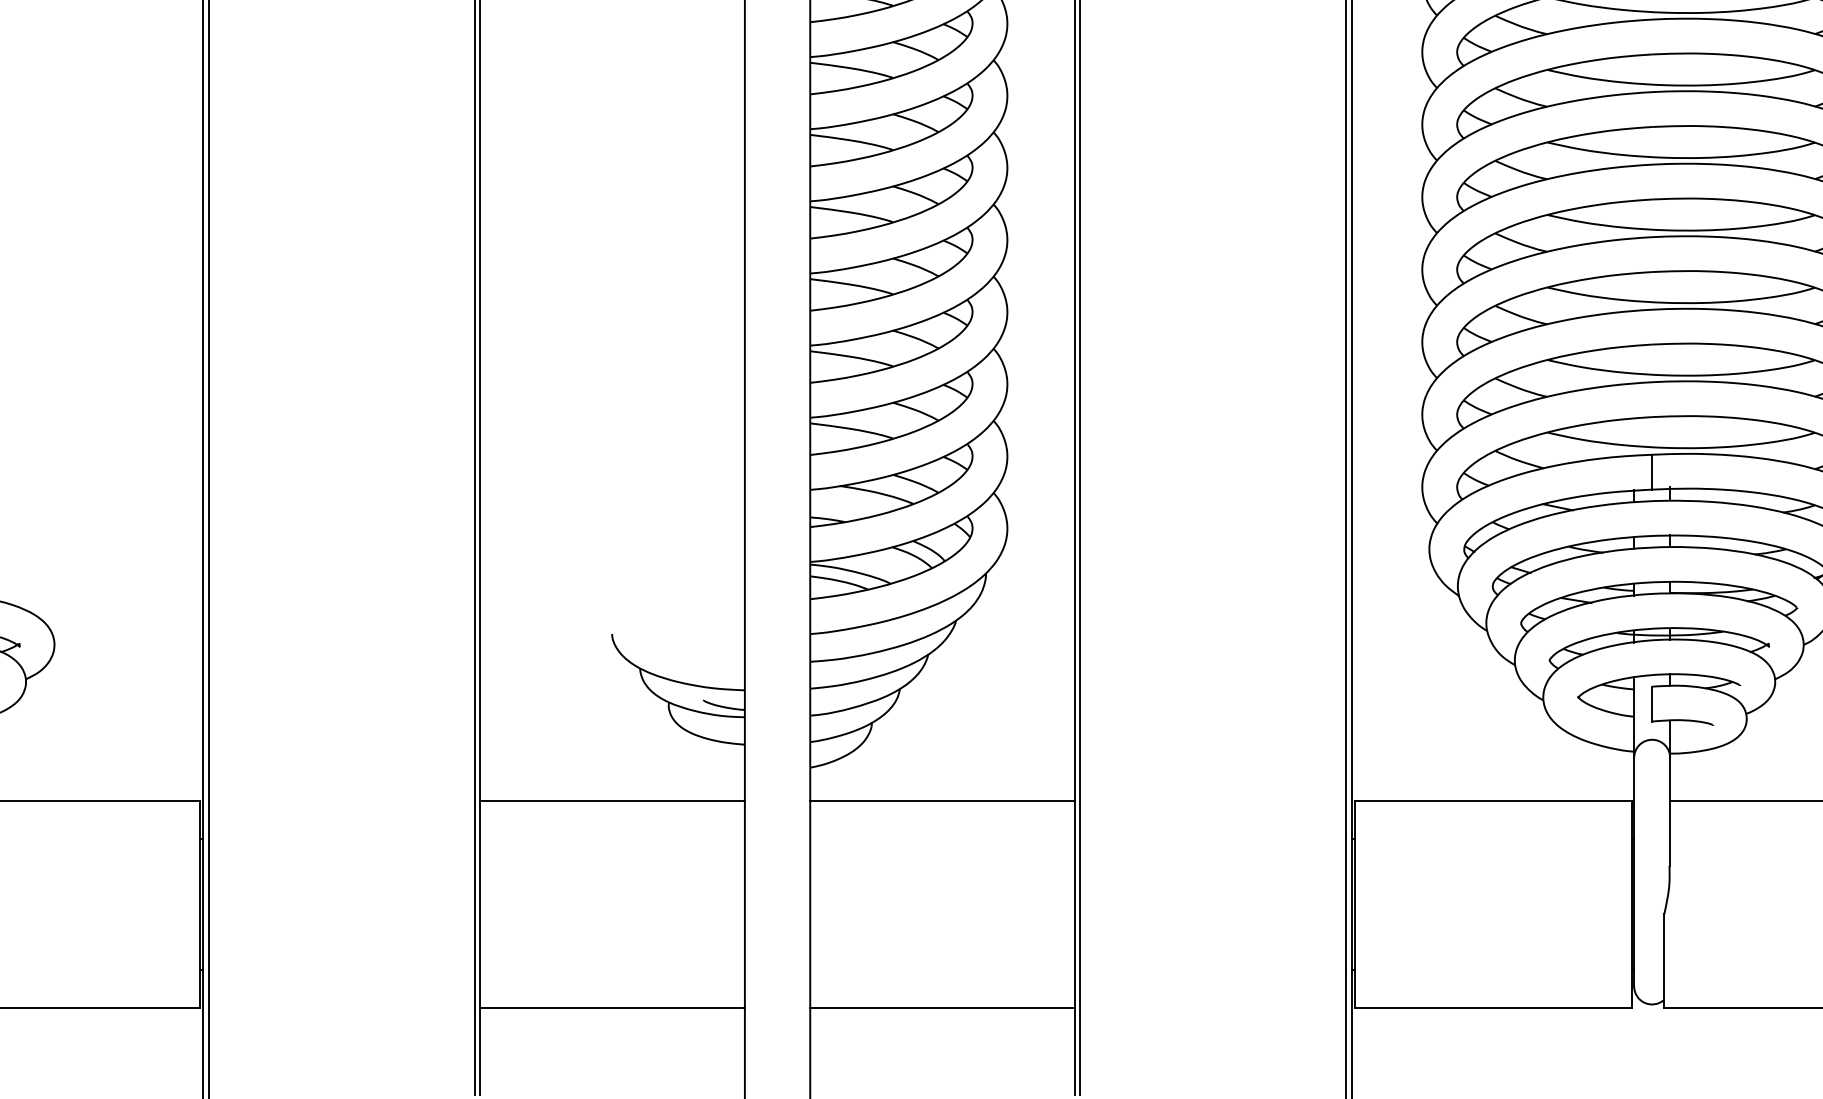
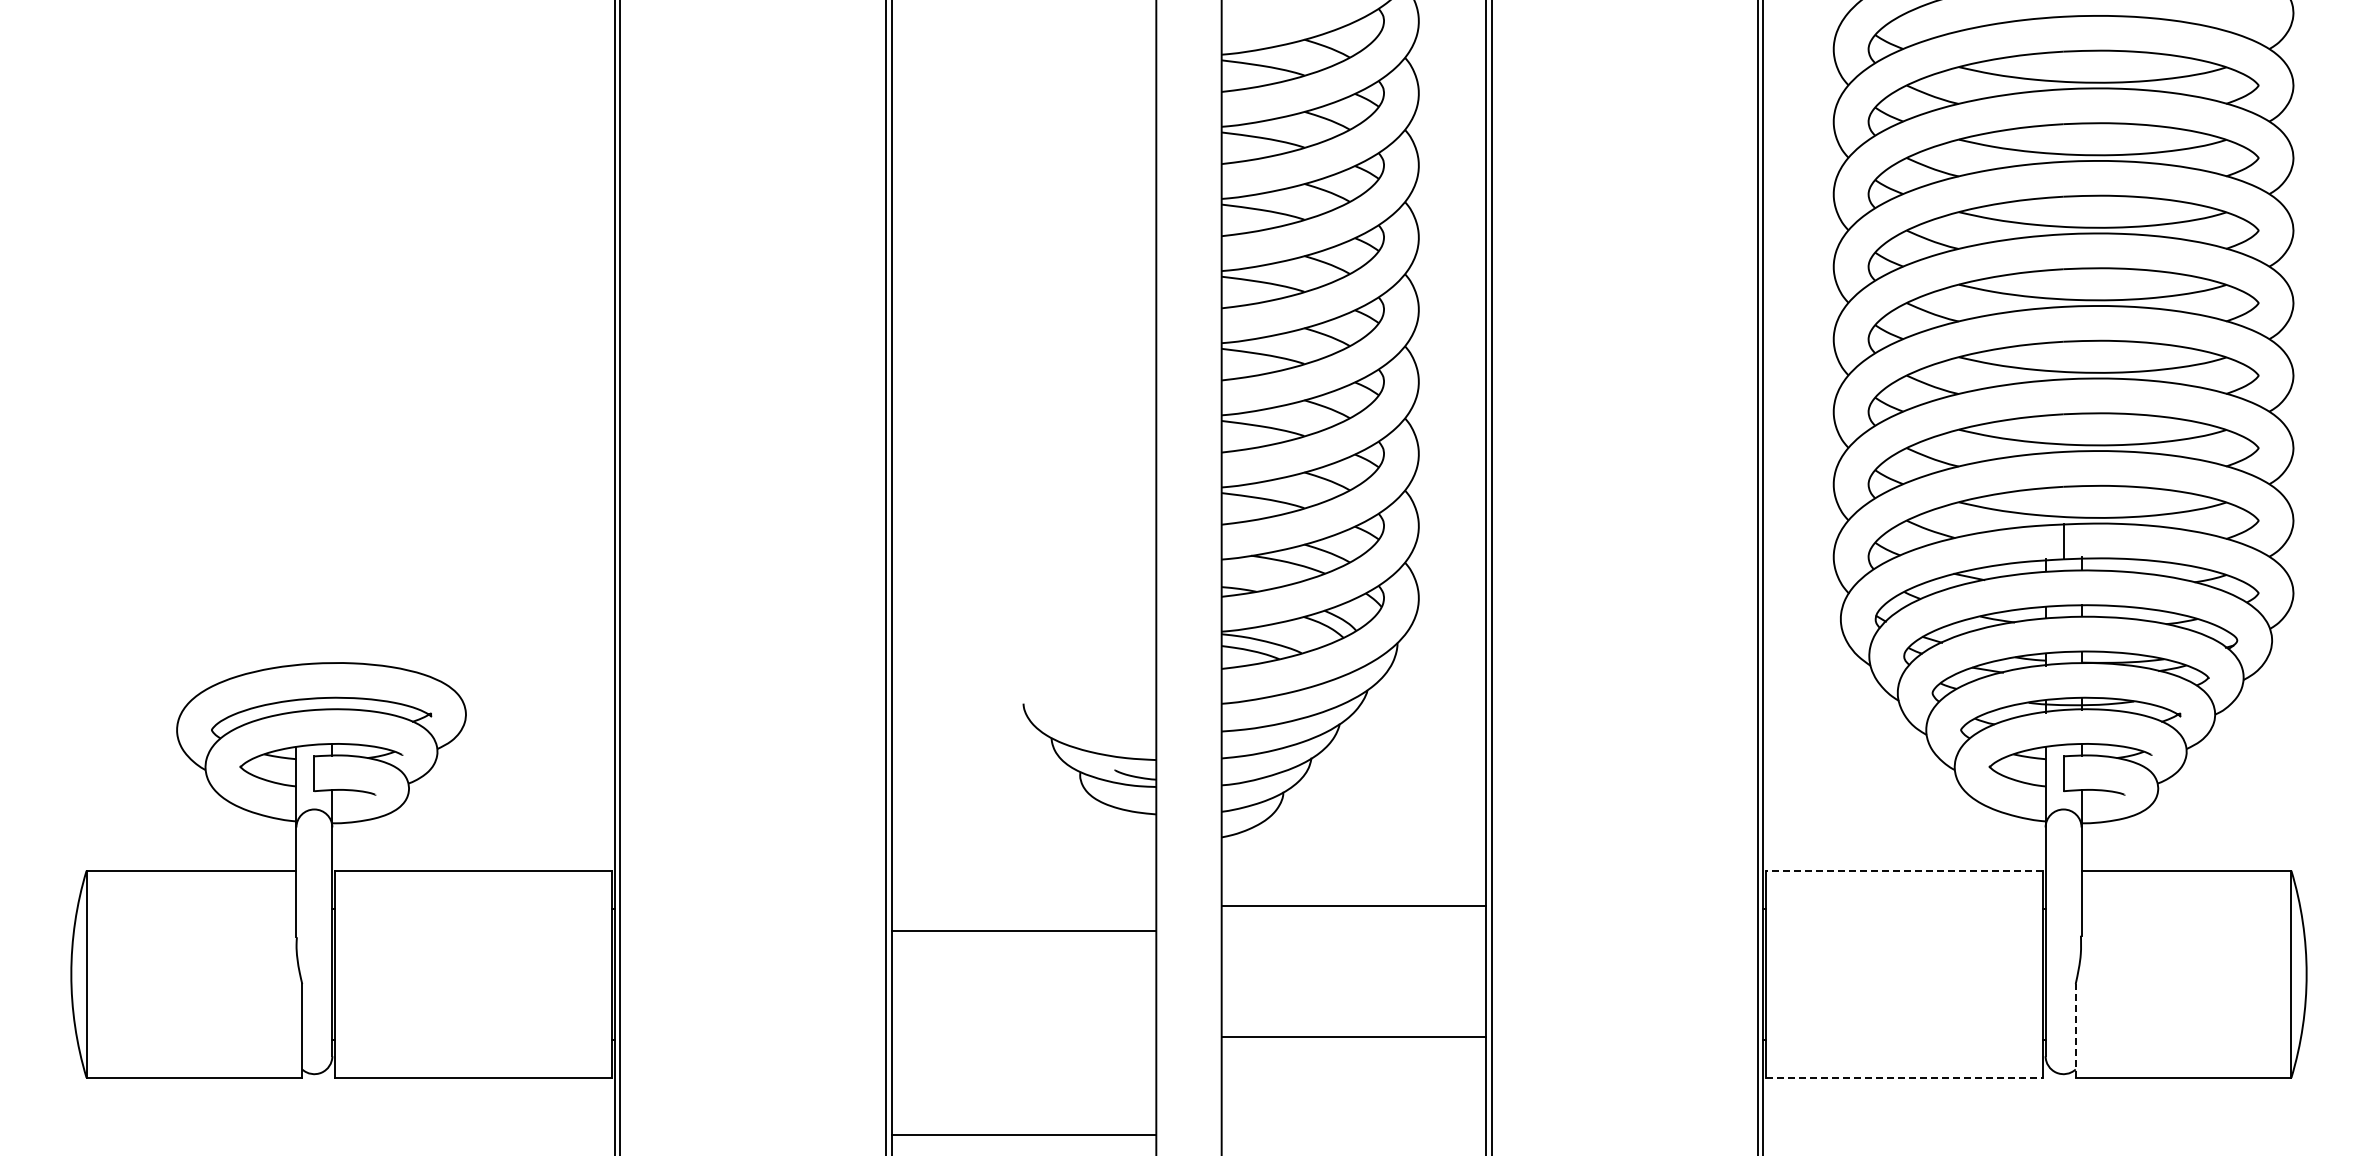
line: (612, 800) -> (1023, 930), moved
line: (942, 800) -> (1353, 905), moved
line: (1493, 800) -> (1904, 870), solid -> dashed
line: (1664, 960) -> (2075, 1030), solid -> dashed
line: (612, 1007) -> (1023, 1134), moved
line: (942, 1007) -> (1353, 1036), moved
line: (1494, 1007) -> (1905, 1077), solid -> dashed

